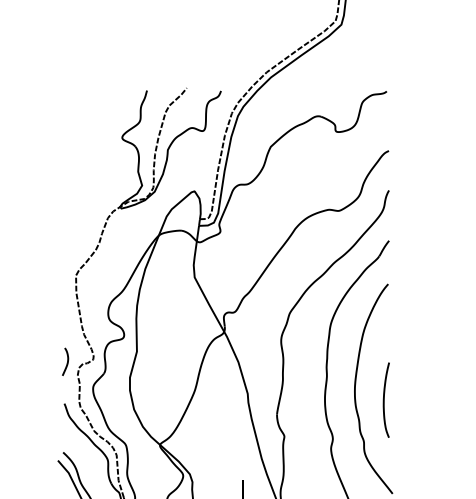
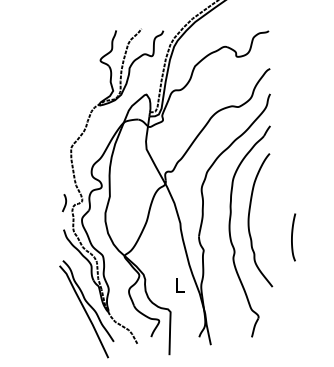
curve: (384, 400) -> (292, 237), moved

